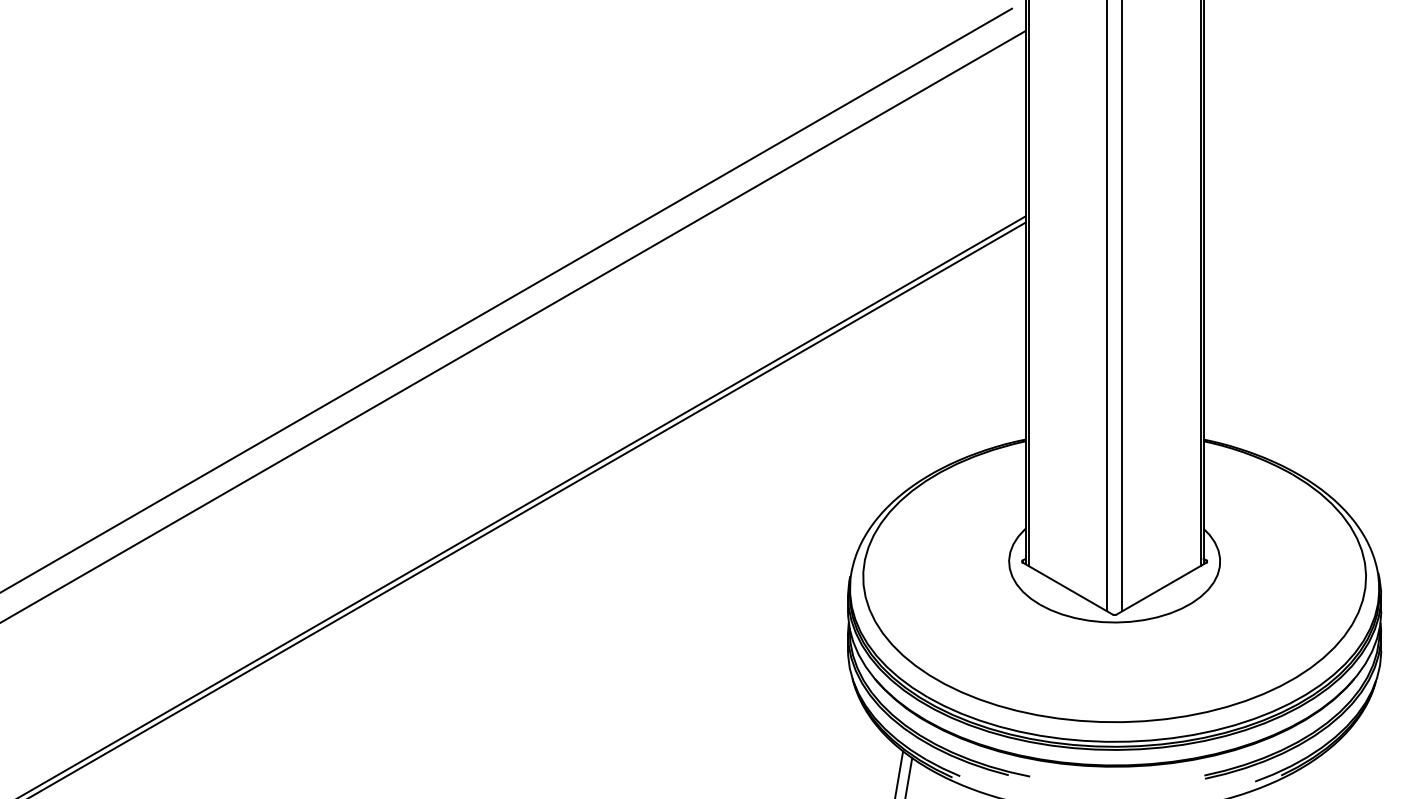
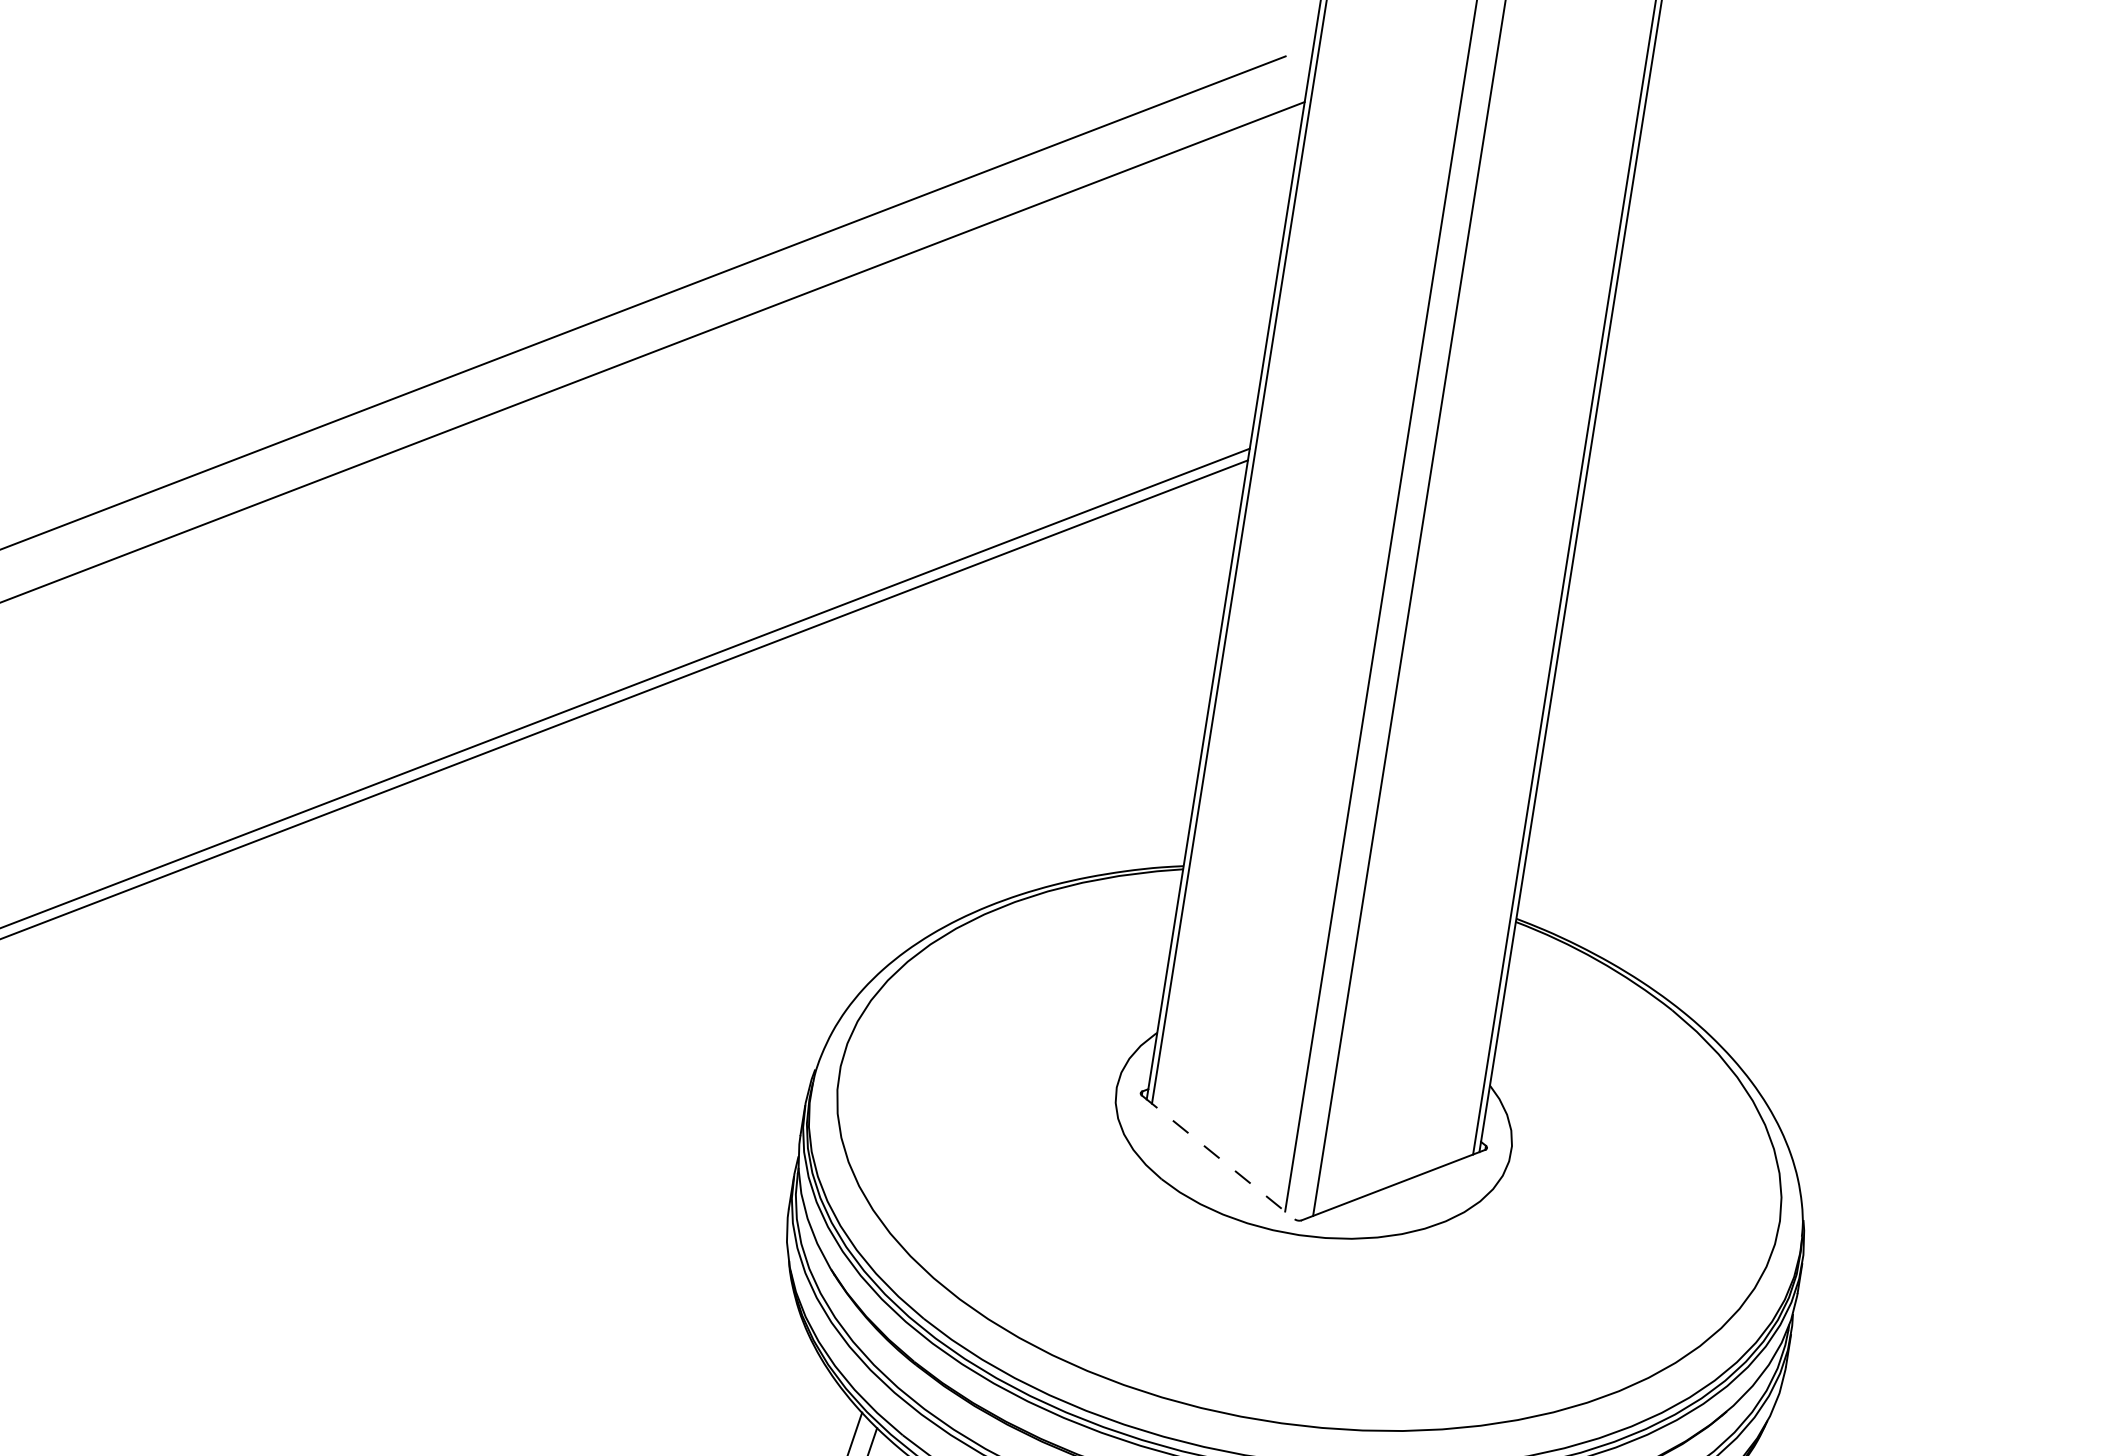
line: (1067, 588) -> (1217, 1156), solid -> dashed

